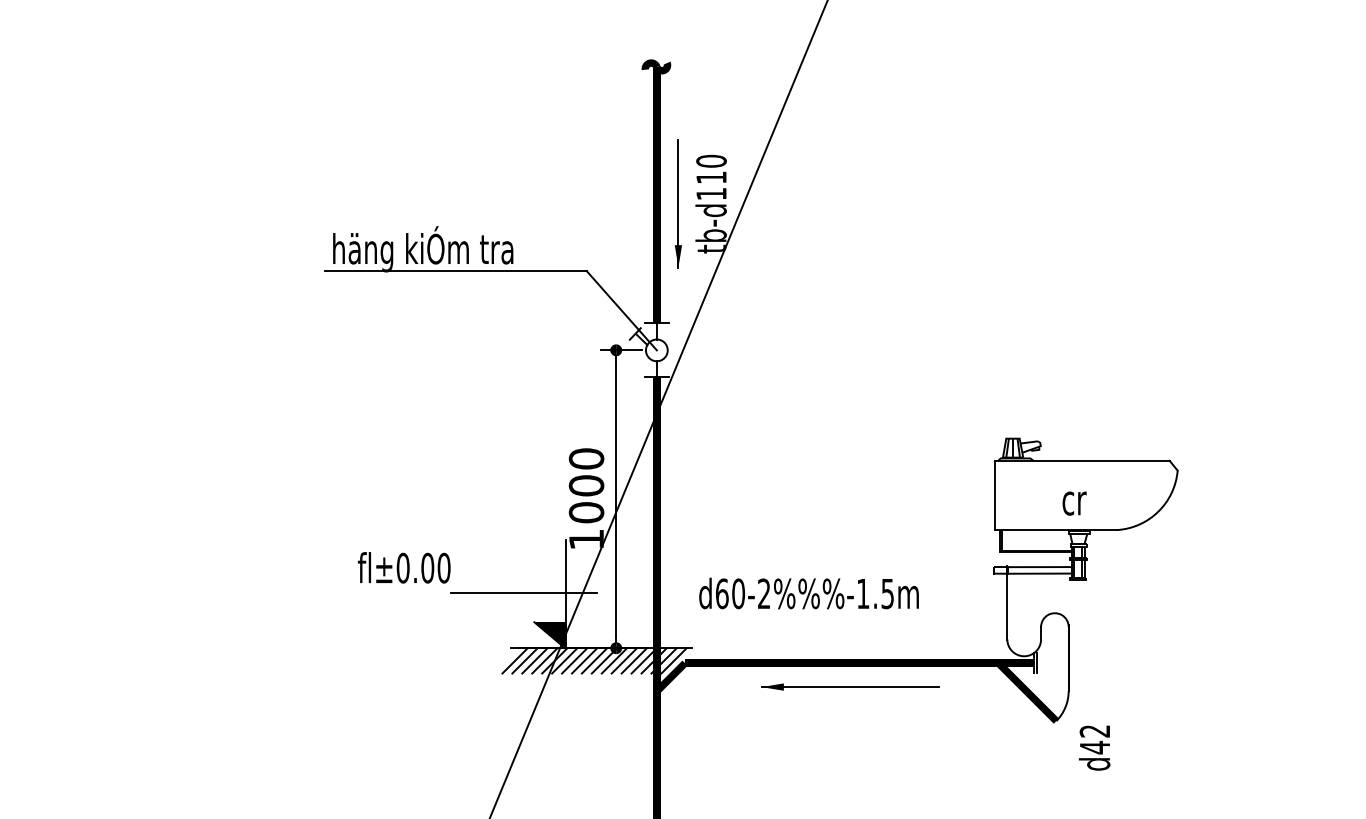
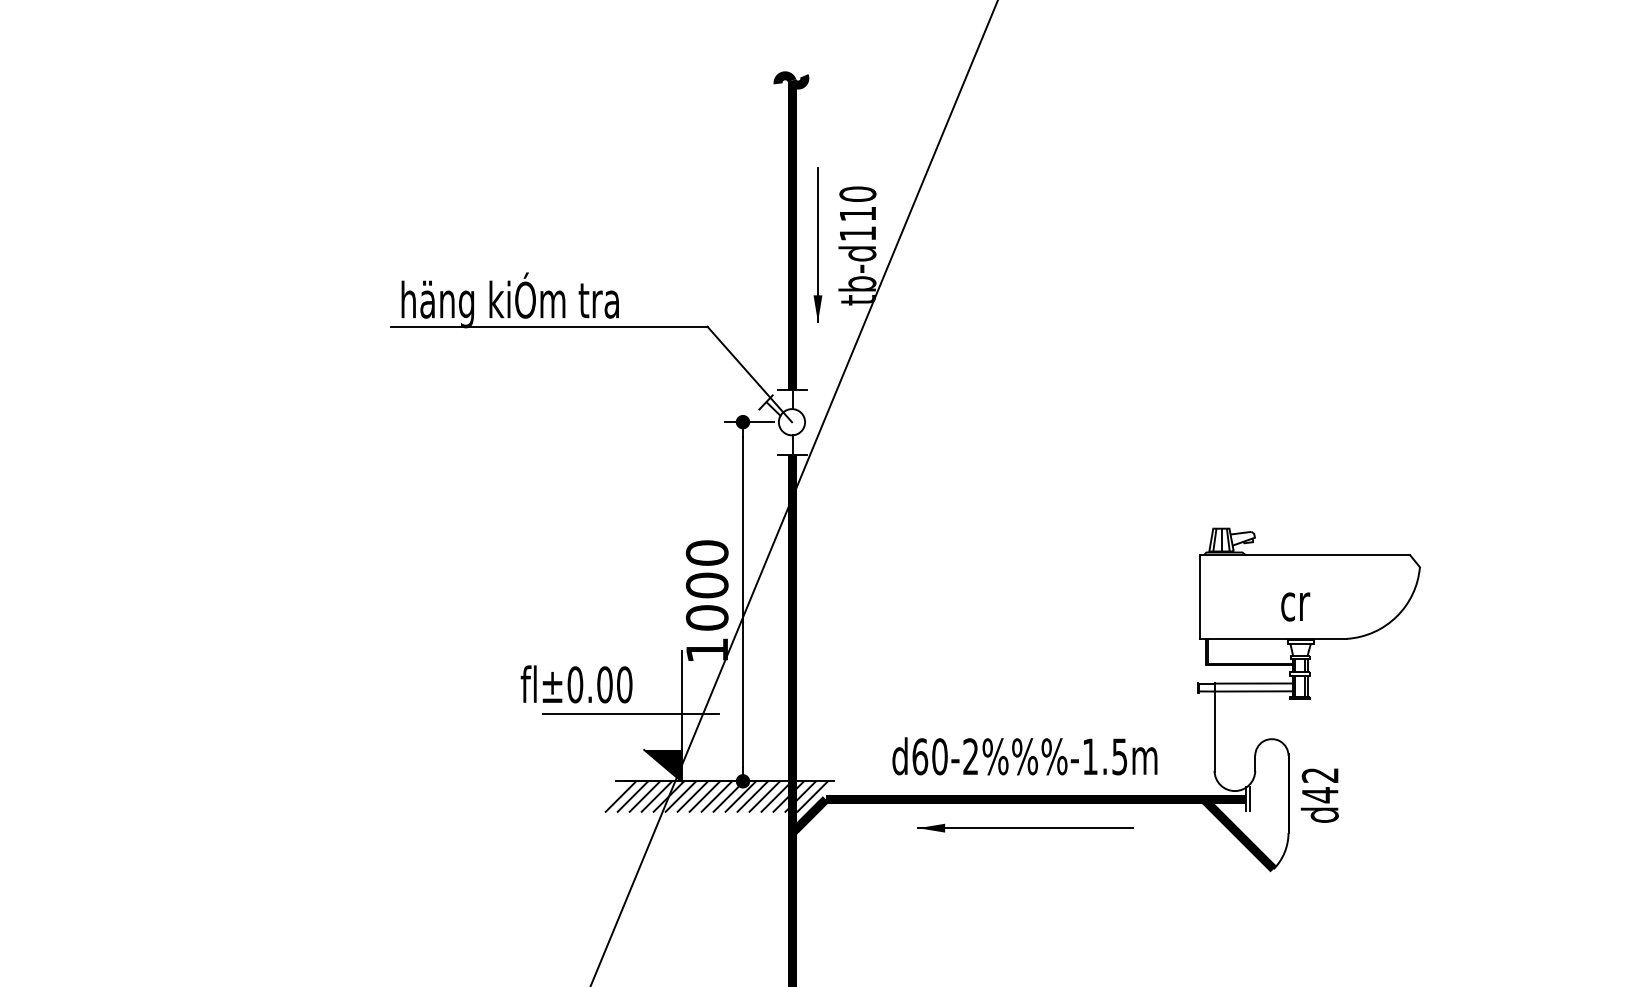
text: (404, 567) -> (576, 684), moved
text: (808, 593) -> (1024, 756), moved
text: (1094, 747) -> (1319, 794), moved

